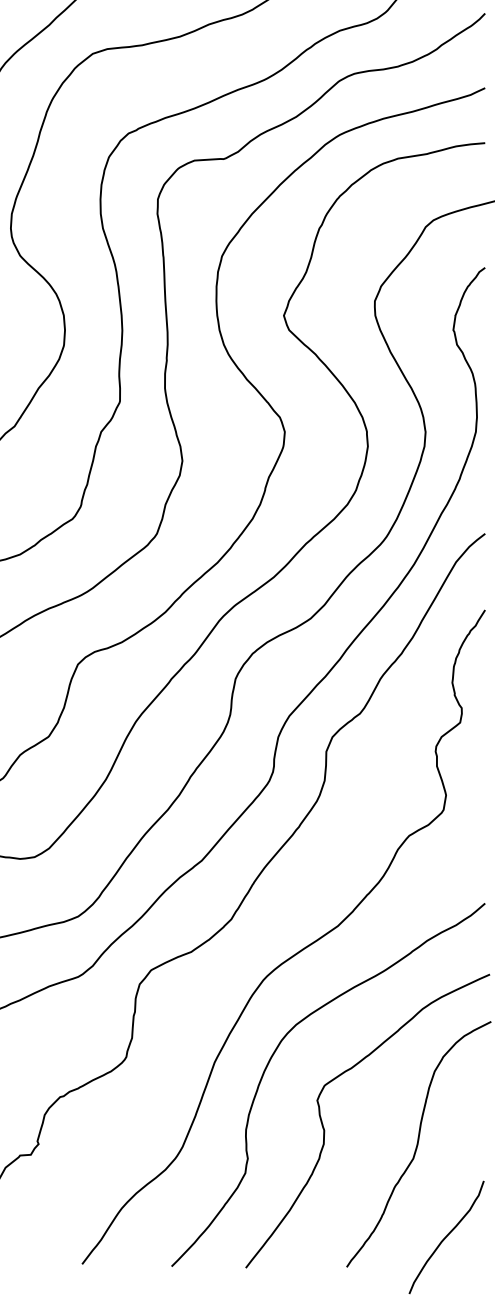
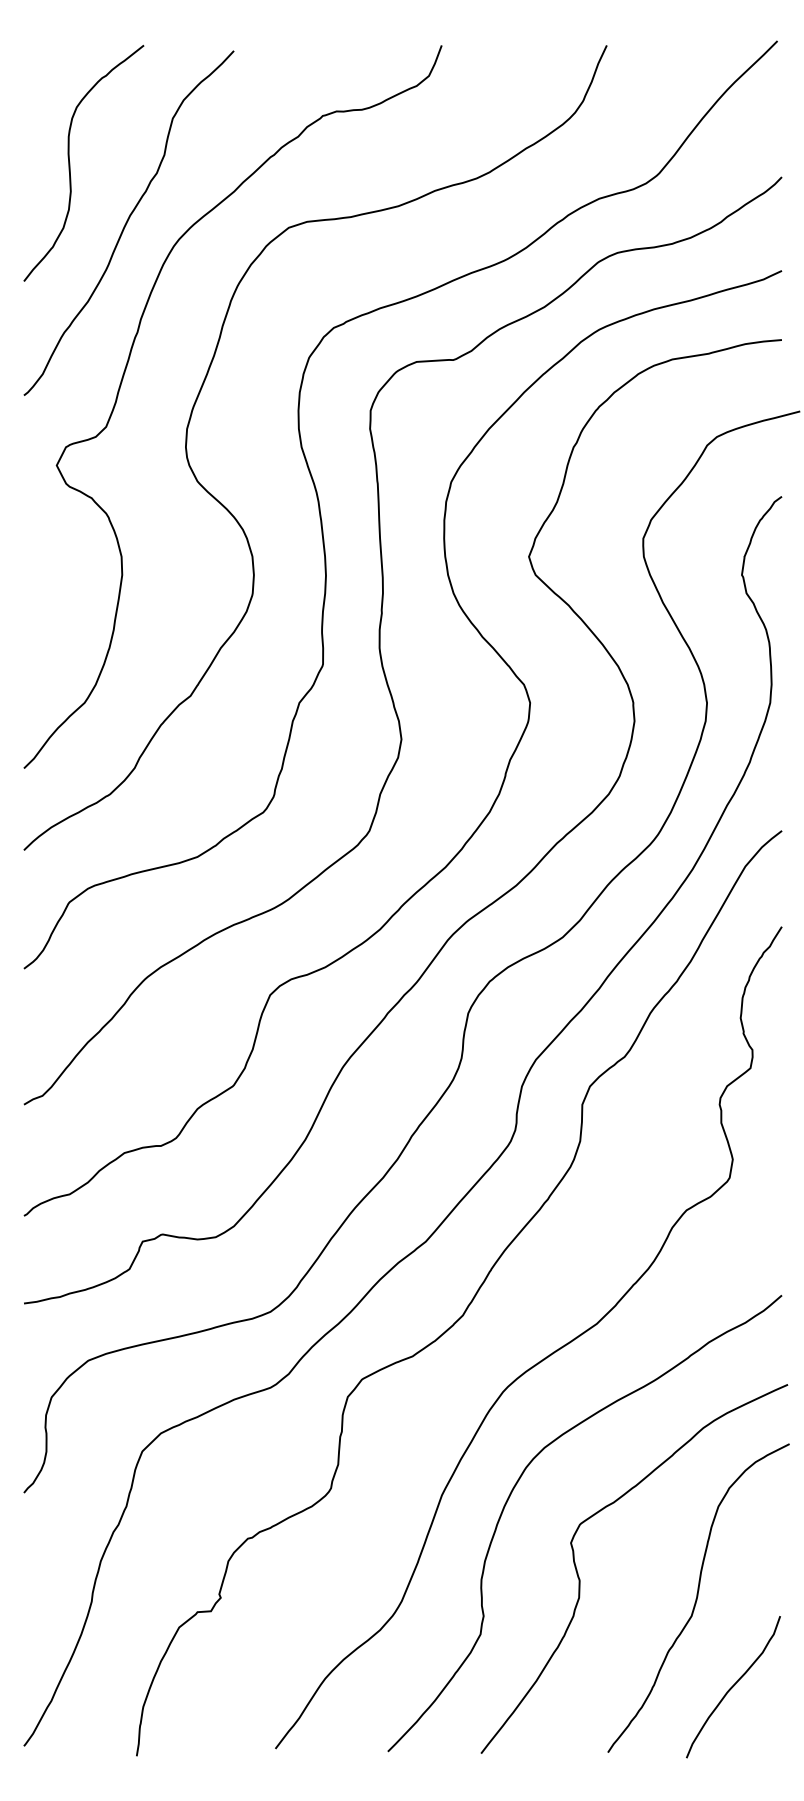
curve: (446, 1237) -> (733, 1687), moved

